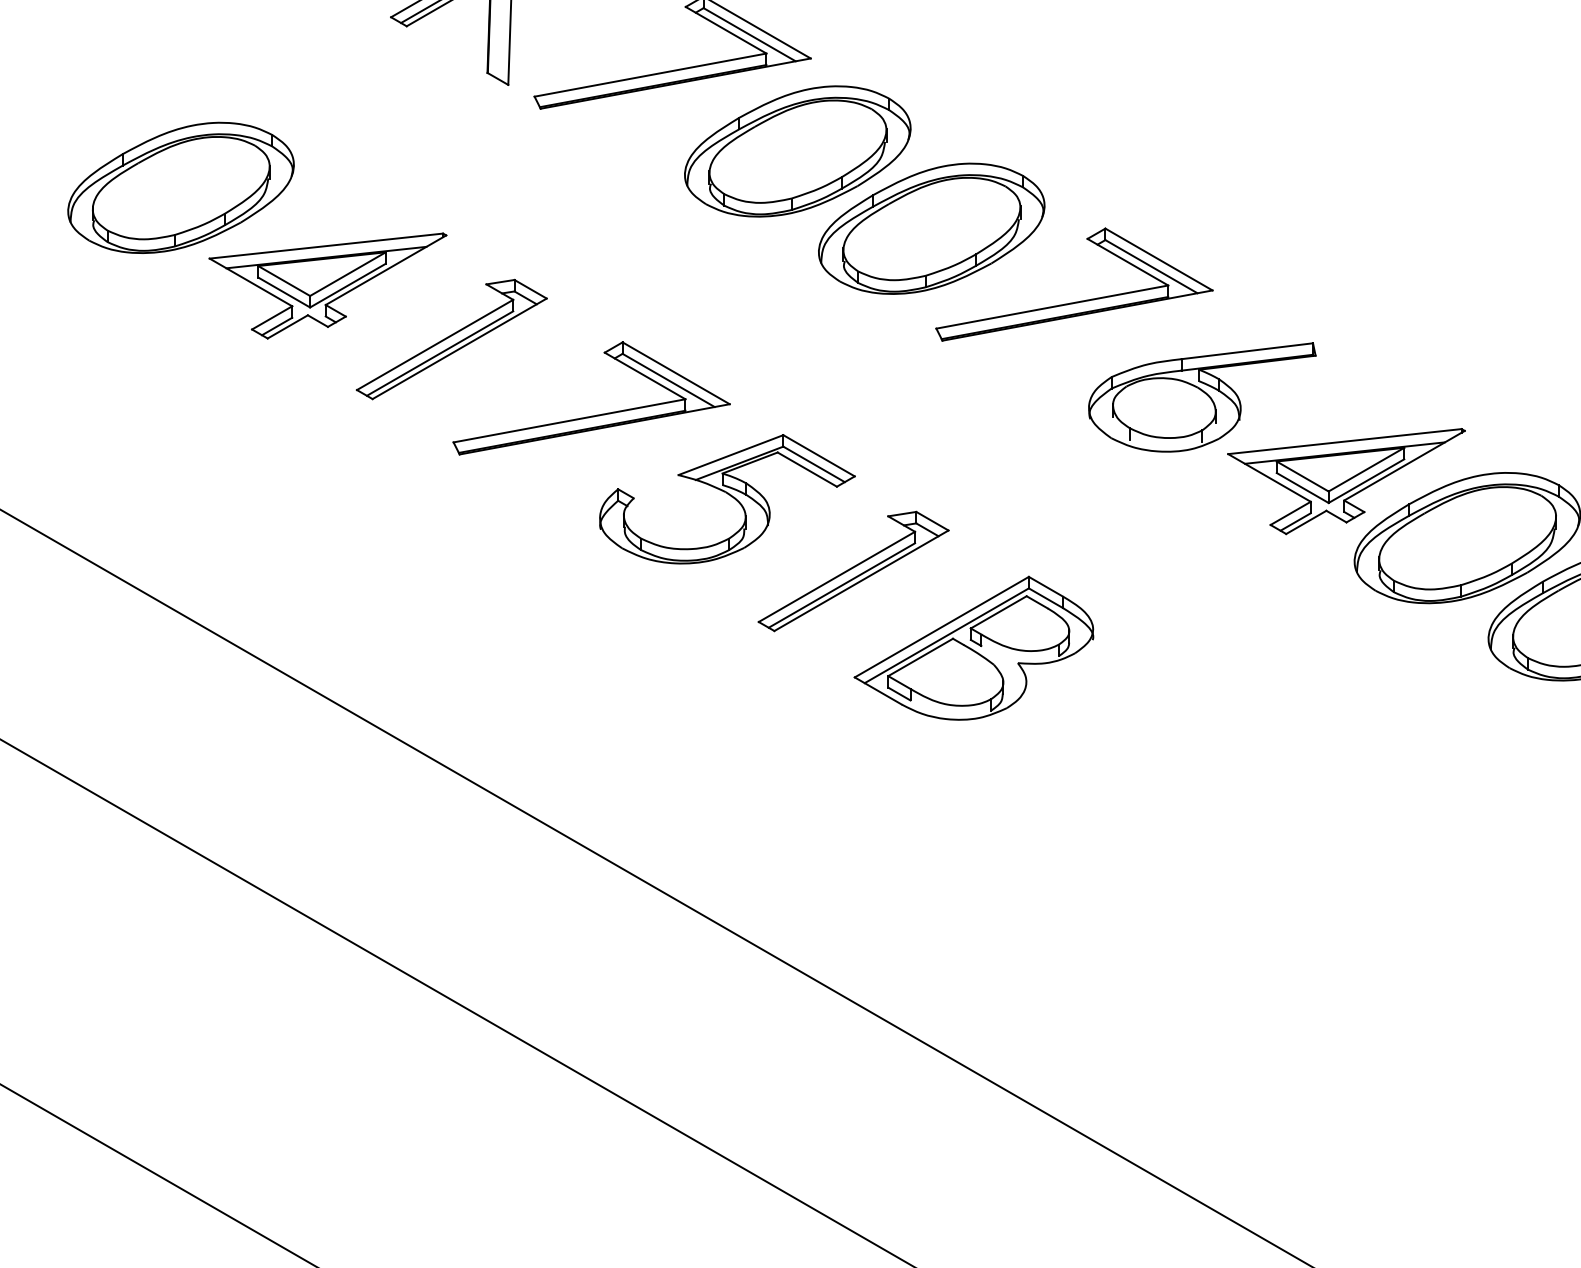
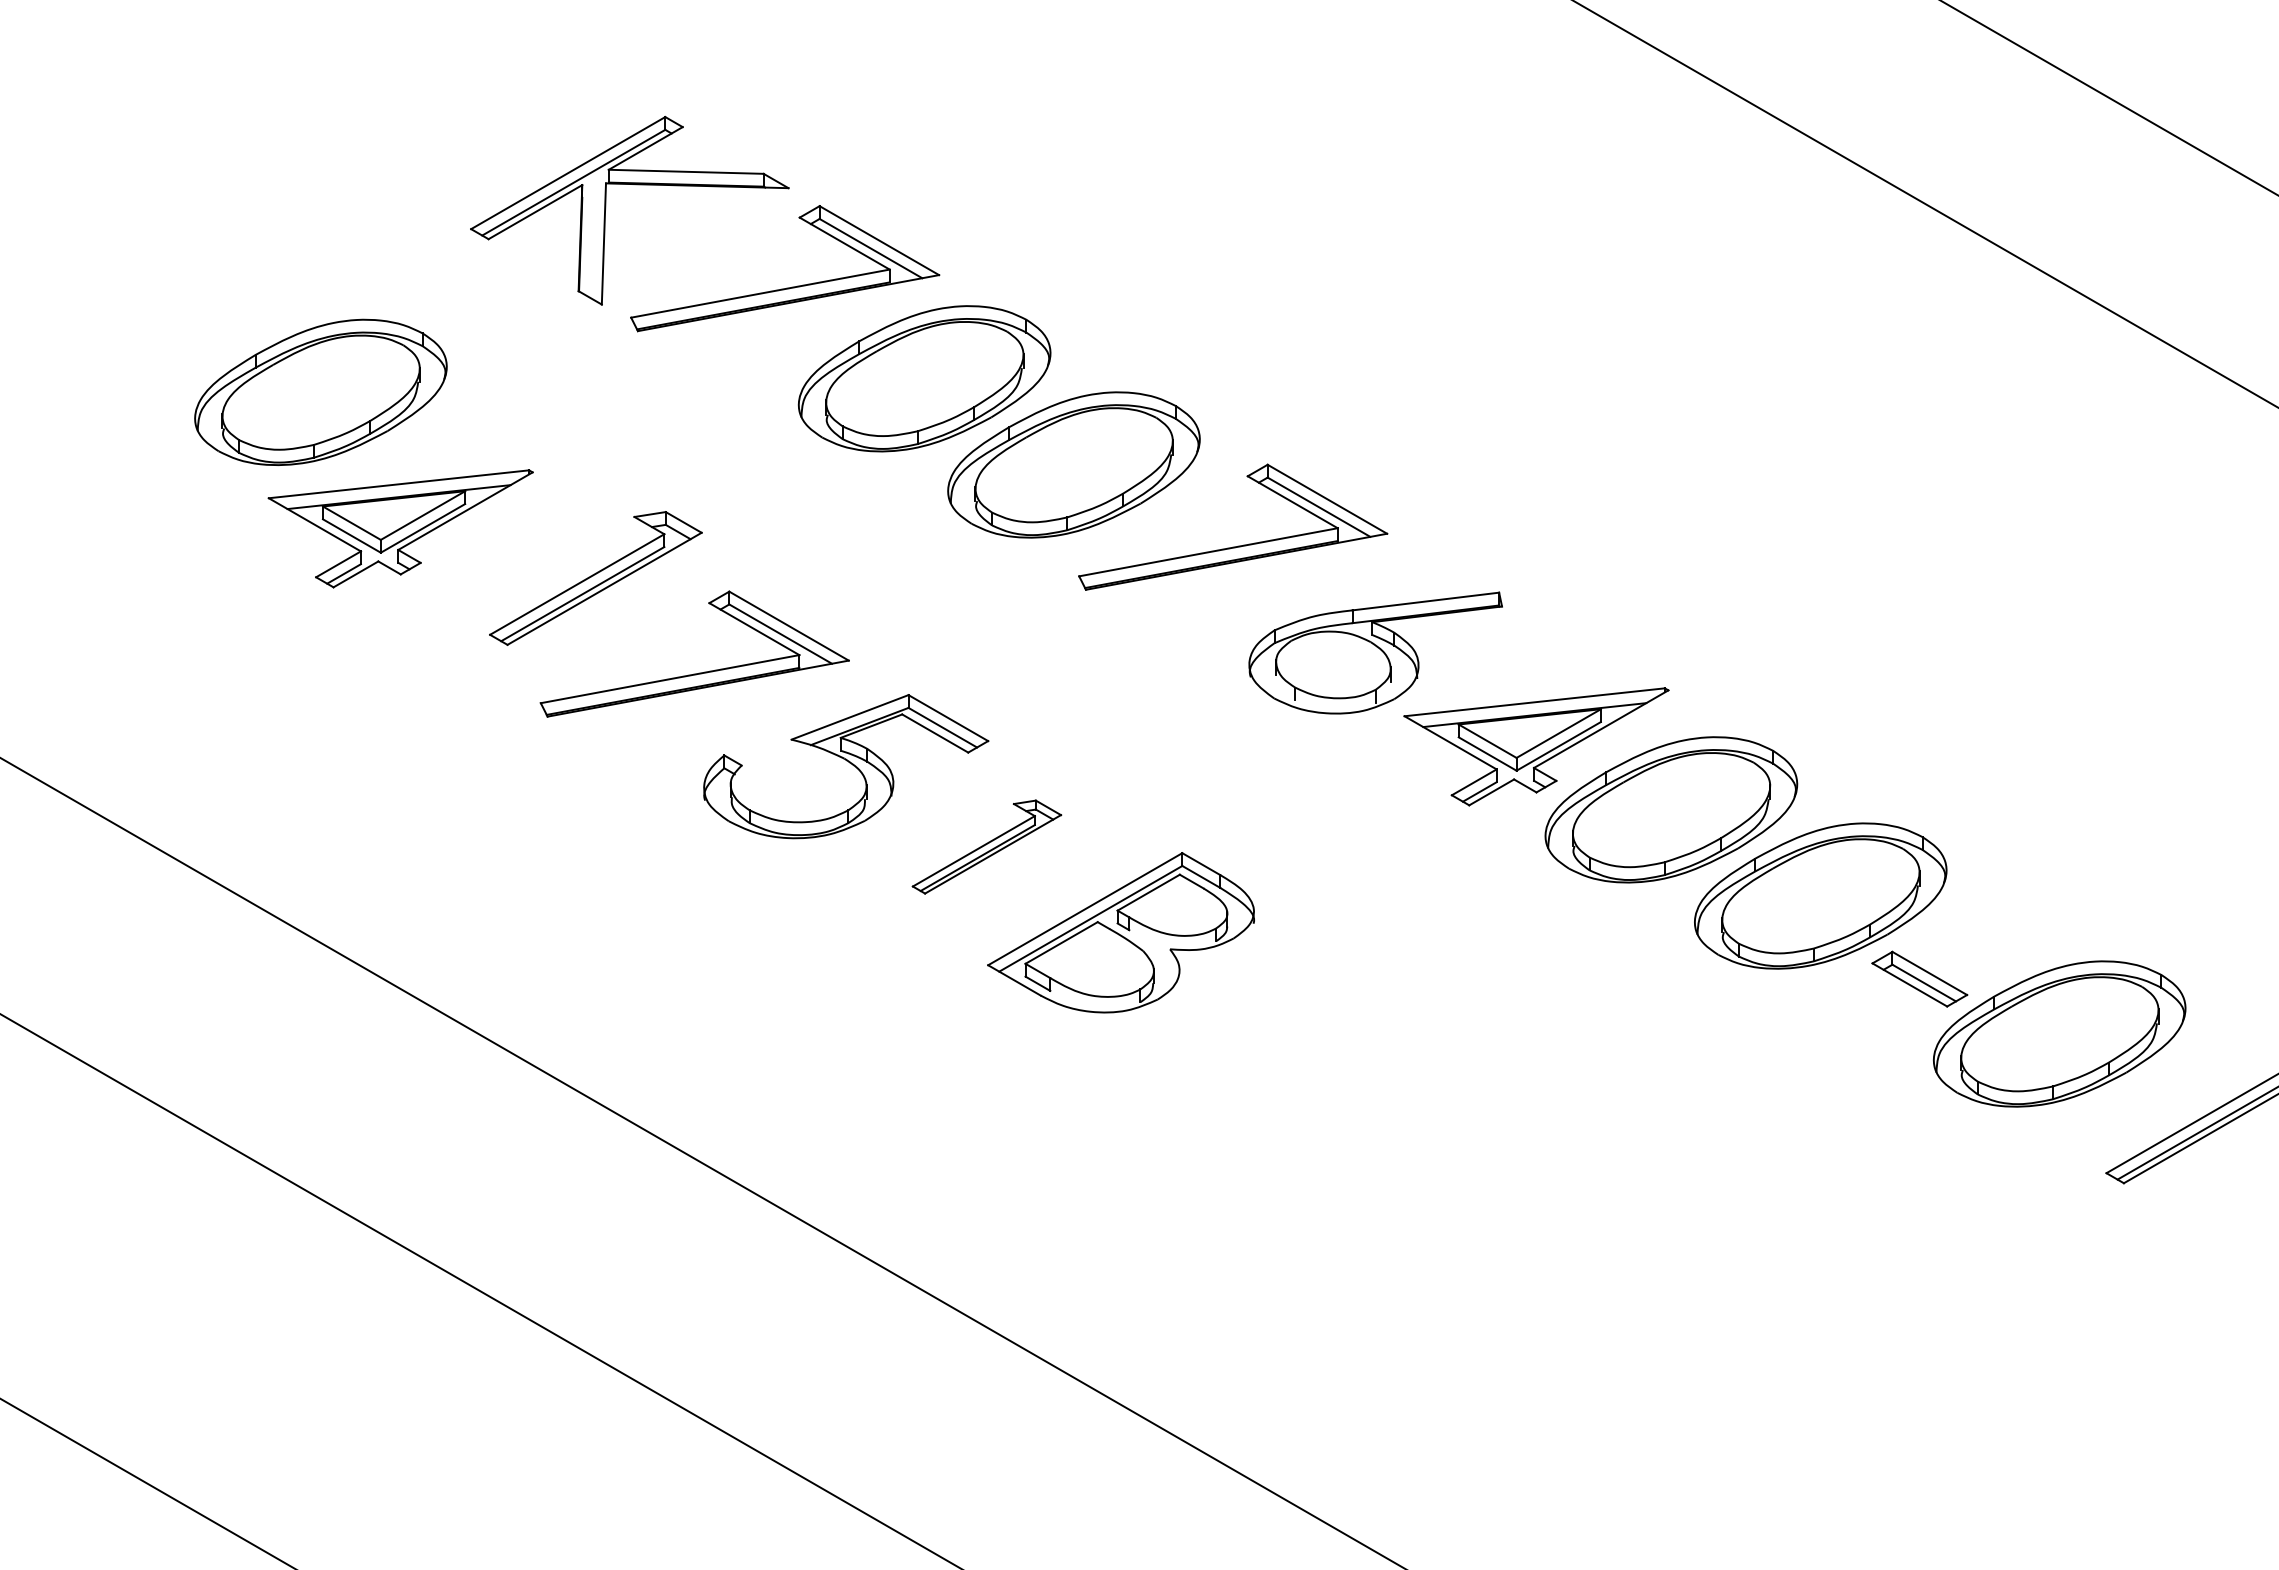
part: (180, 187) -> (320, 391), moved
part: (451, 339) -> (595, 578), moved
part: (853, 570) -> (986, 846), size x0.7

